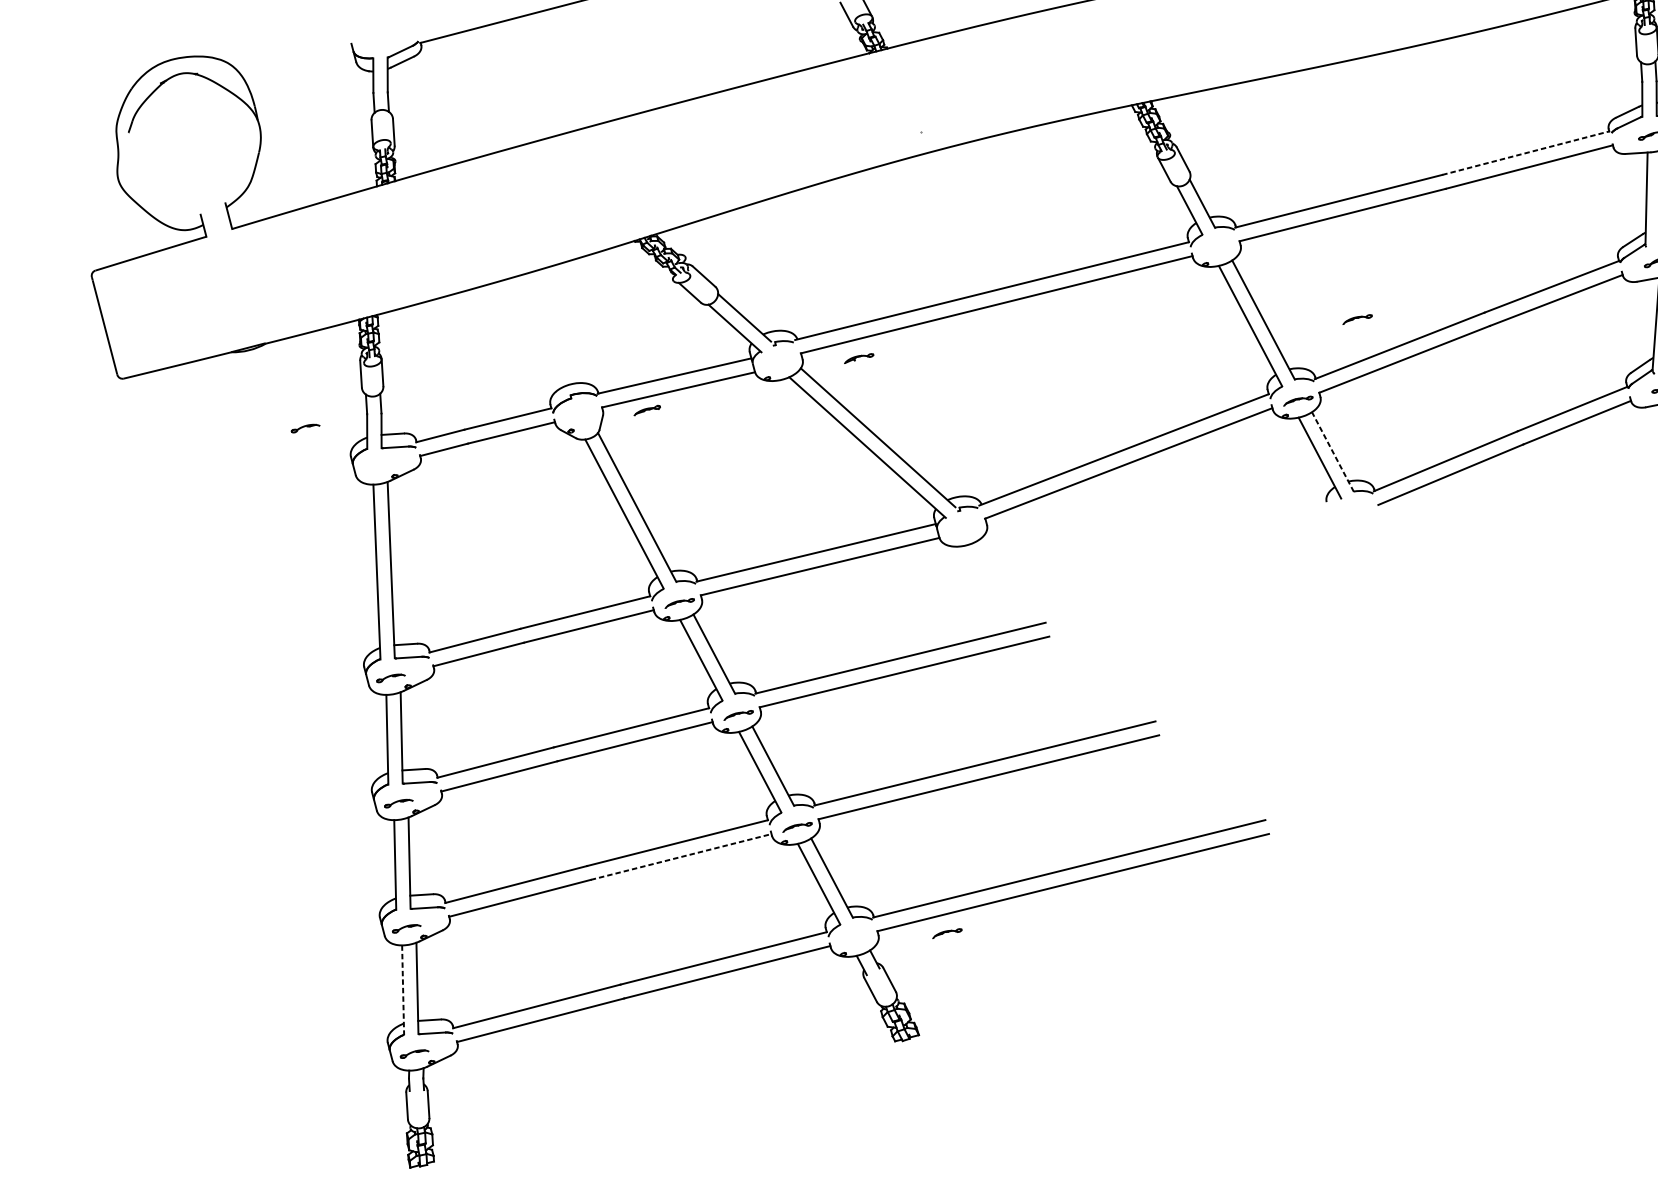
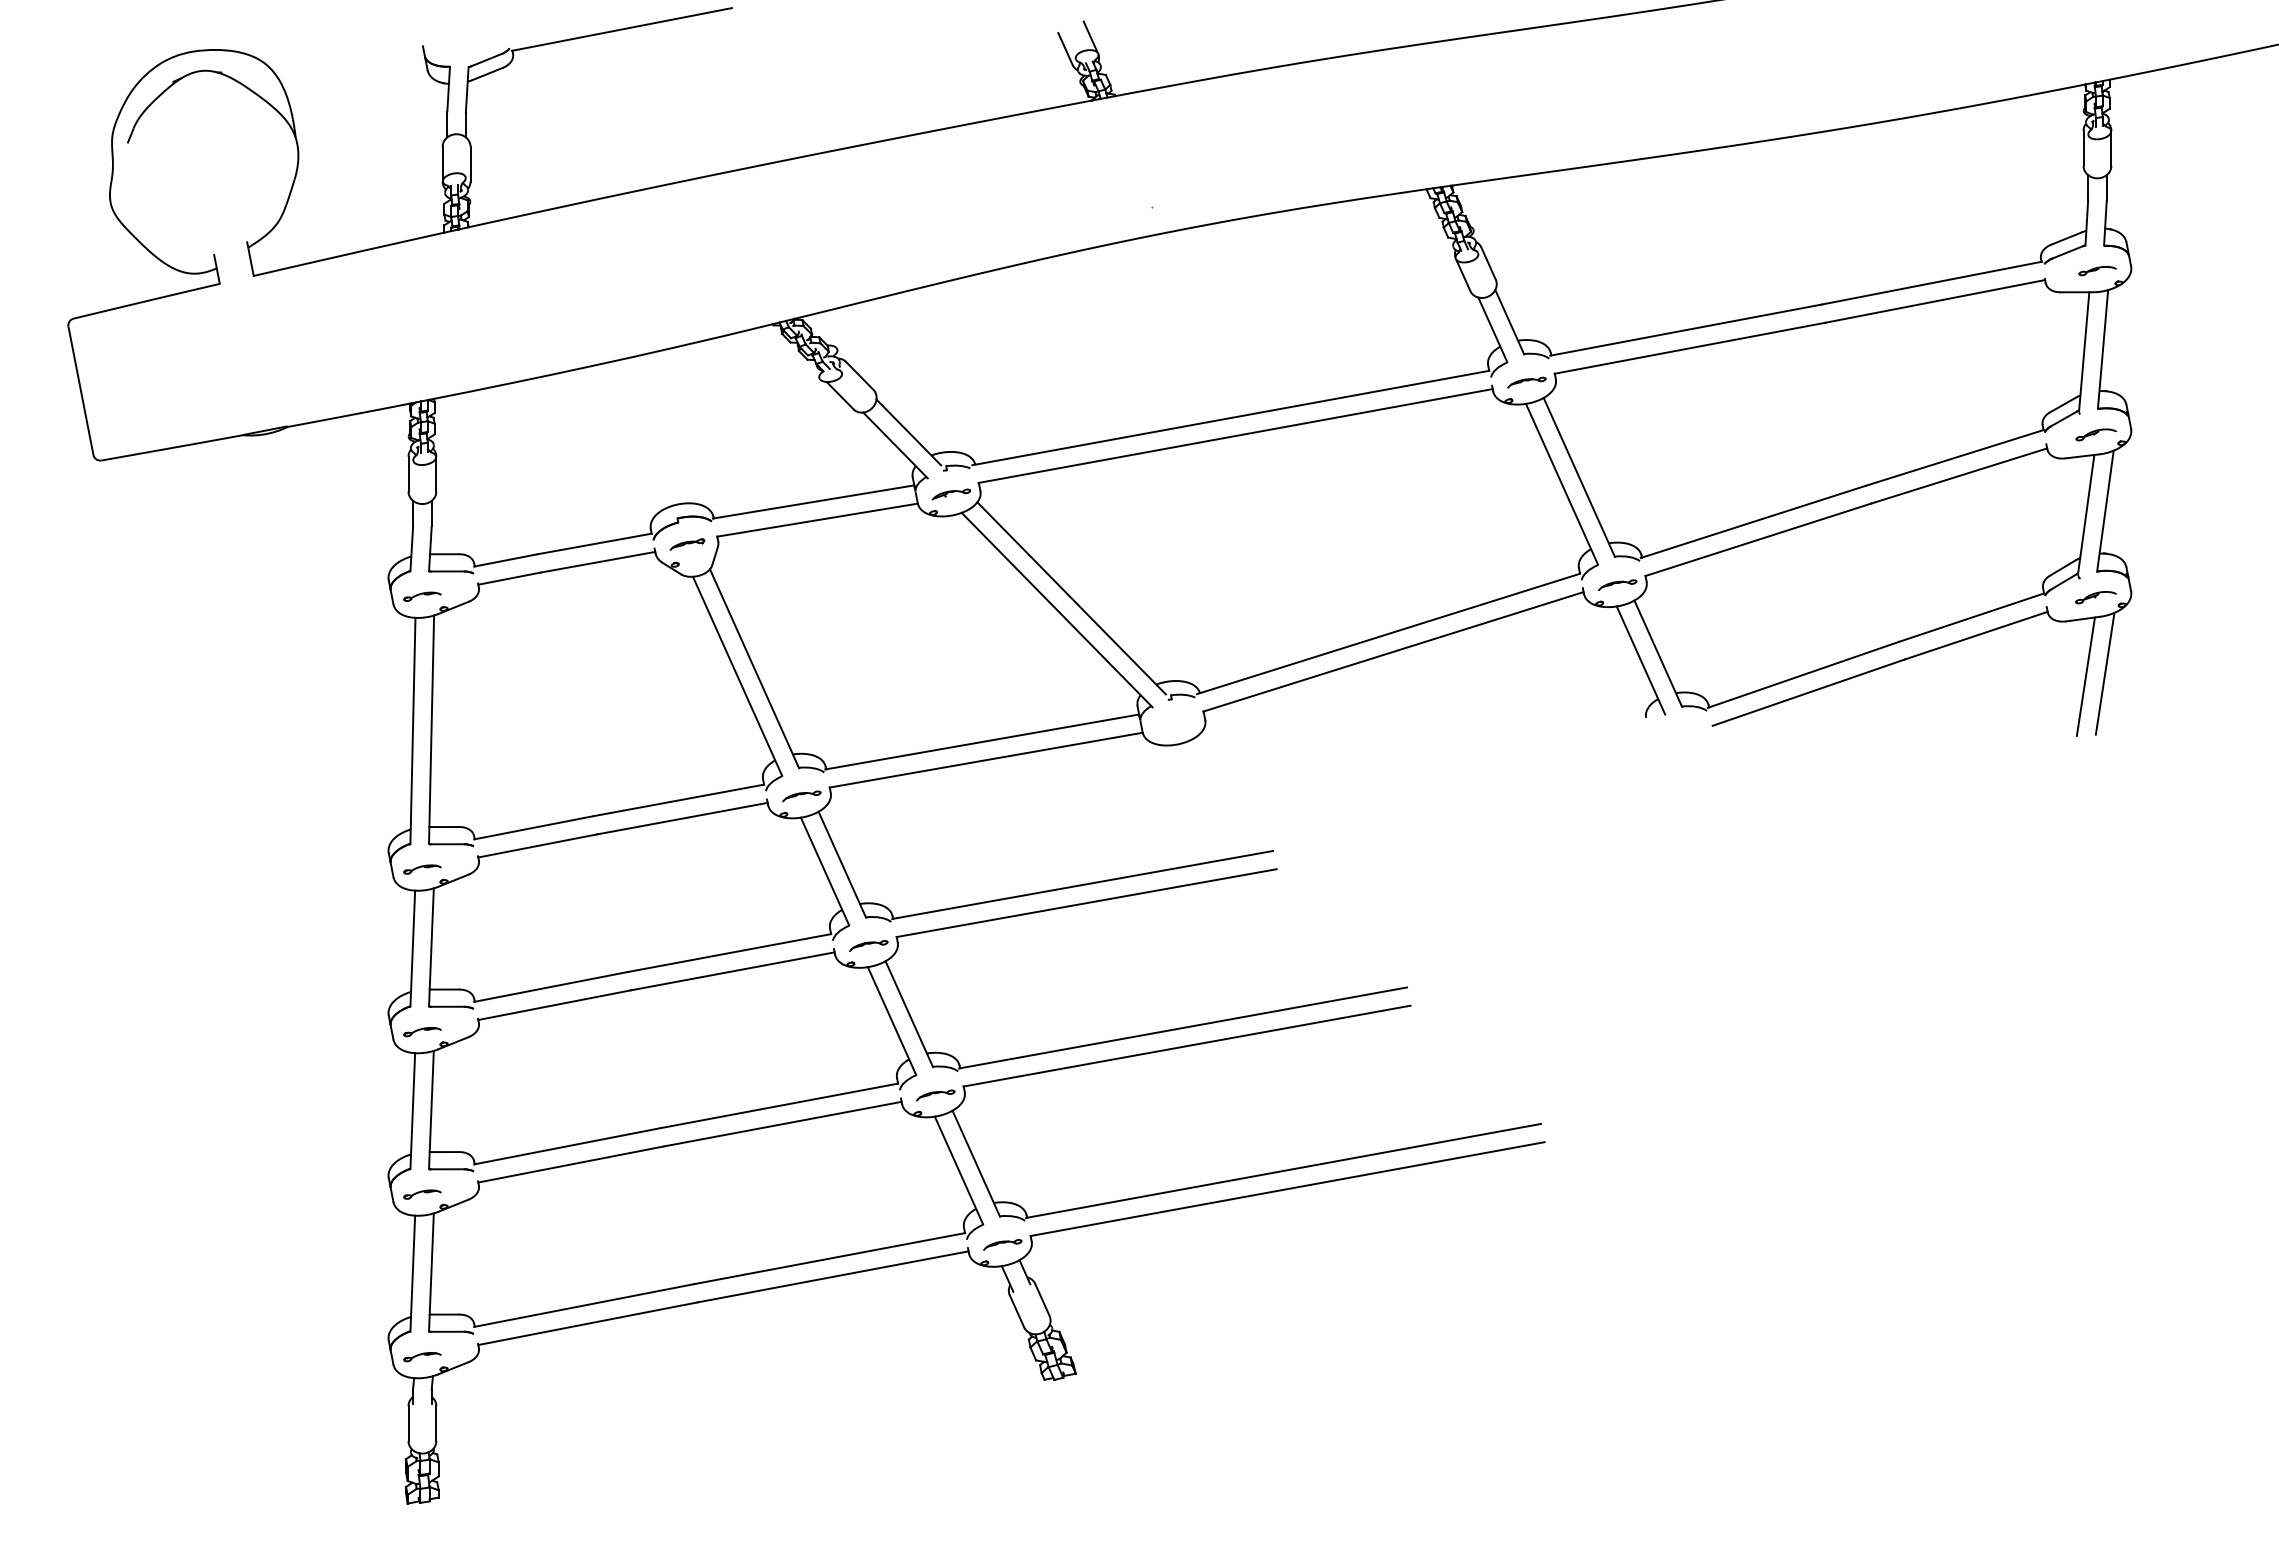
line: (1526, 153) -> (1932, 283), dashed -> solid
part: (1357, 319) -> (1526, 382), moved
part: (858, 358) -> (950, 494), moved
part: (647, 410) -> (687, 544), moved
part: (305, 428) -> (422, 596), moved
line: (1333, 451) -> (1658, 653), dashed -> solid
line: (680, 857) -> (782, 1124), dashed -> solid
part: (947, 933) -> (1002, 1244), moved
line: (402, 990) -> (412, 1274), dashed -> solid

